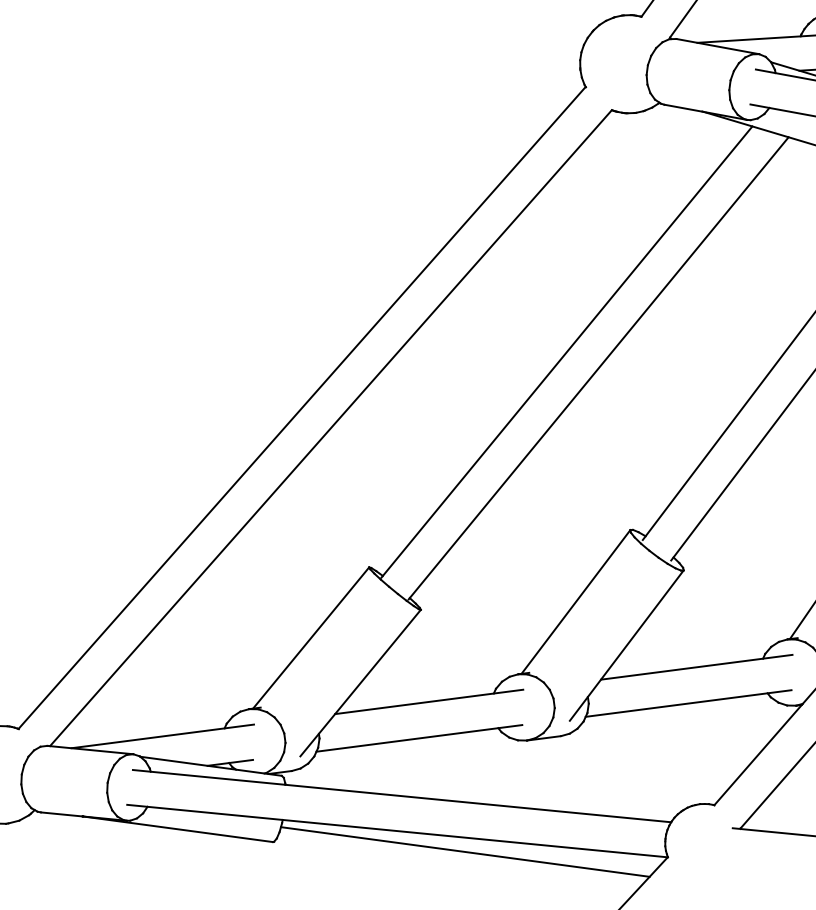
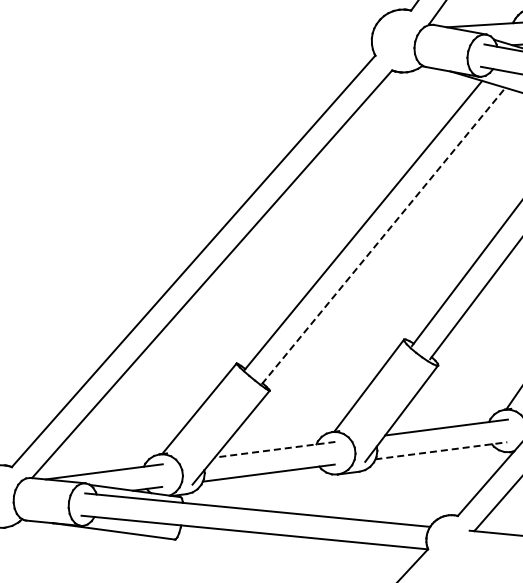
line: (598, 367) -> (383, 235), solid -> dashed
line: (429, 701) -> (275, 449), solid -> dashed
line: (688, 703) -> (441, 450), solid -> dashed
line: (465, 851) -> (298, 545), removed

